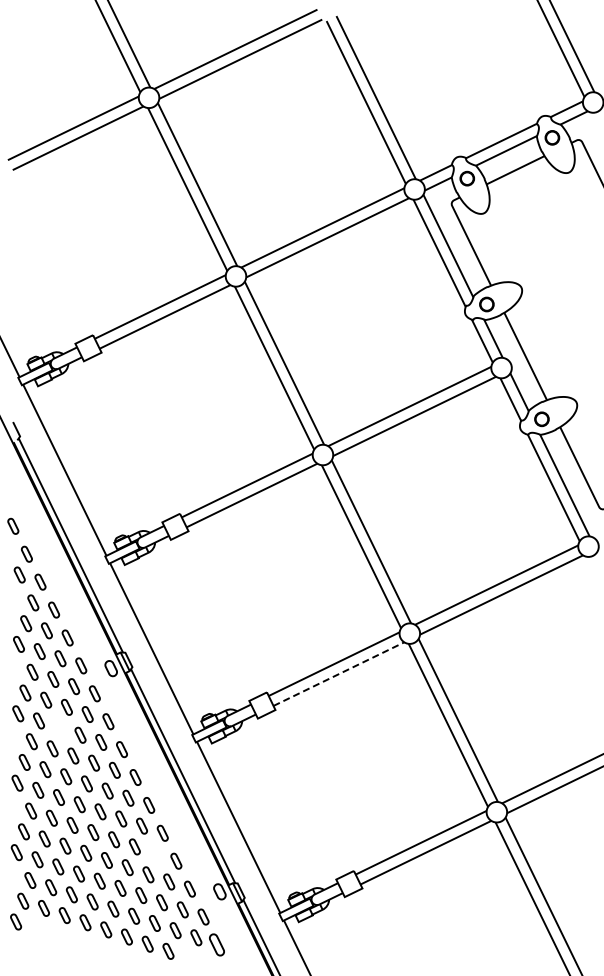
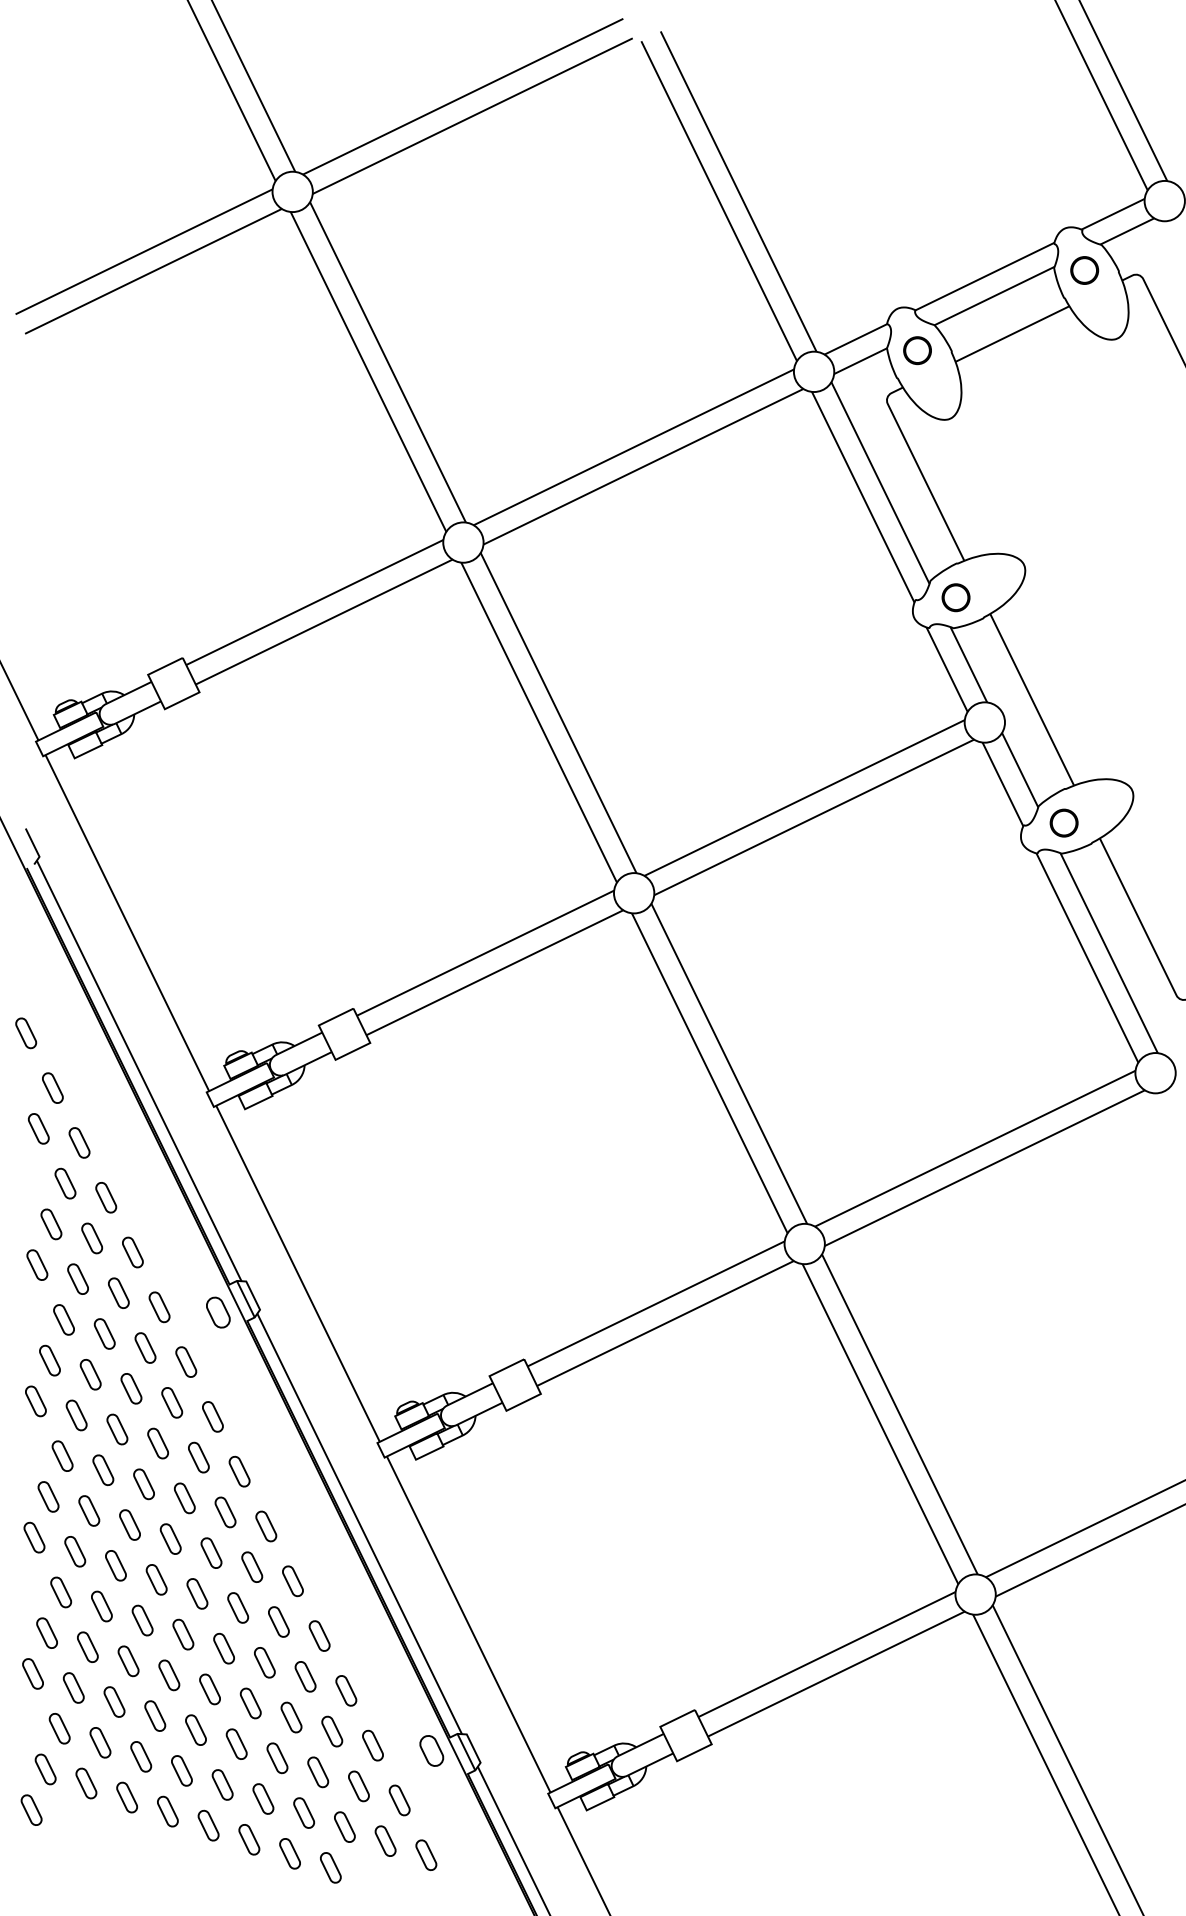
line: (338, 674) -> (664, 1324), dashed -> solid
part: (59, 727) -> (116, 1428), added
part: (155, 853) -> (305, 1675), added
part: (217, 944) -> (427, 1854), size x0.71

